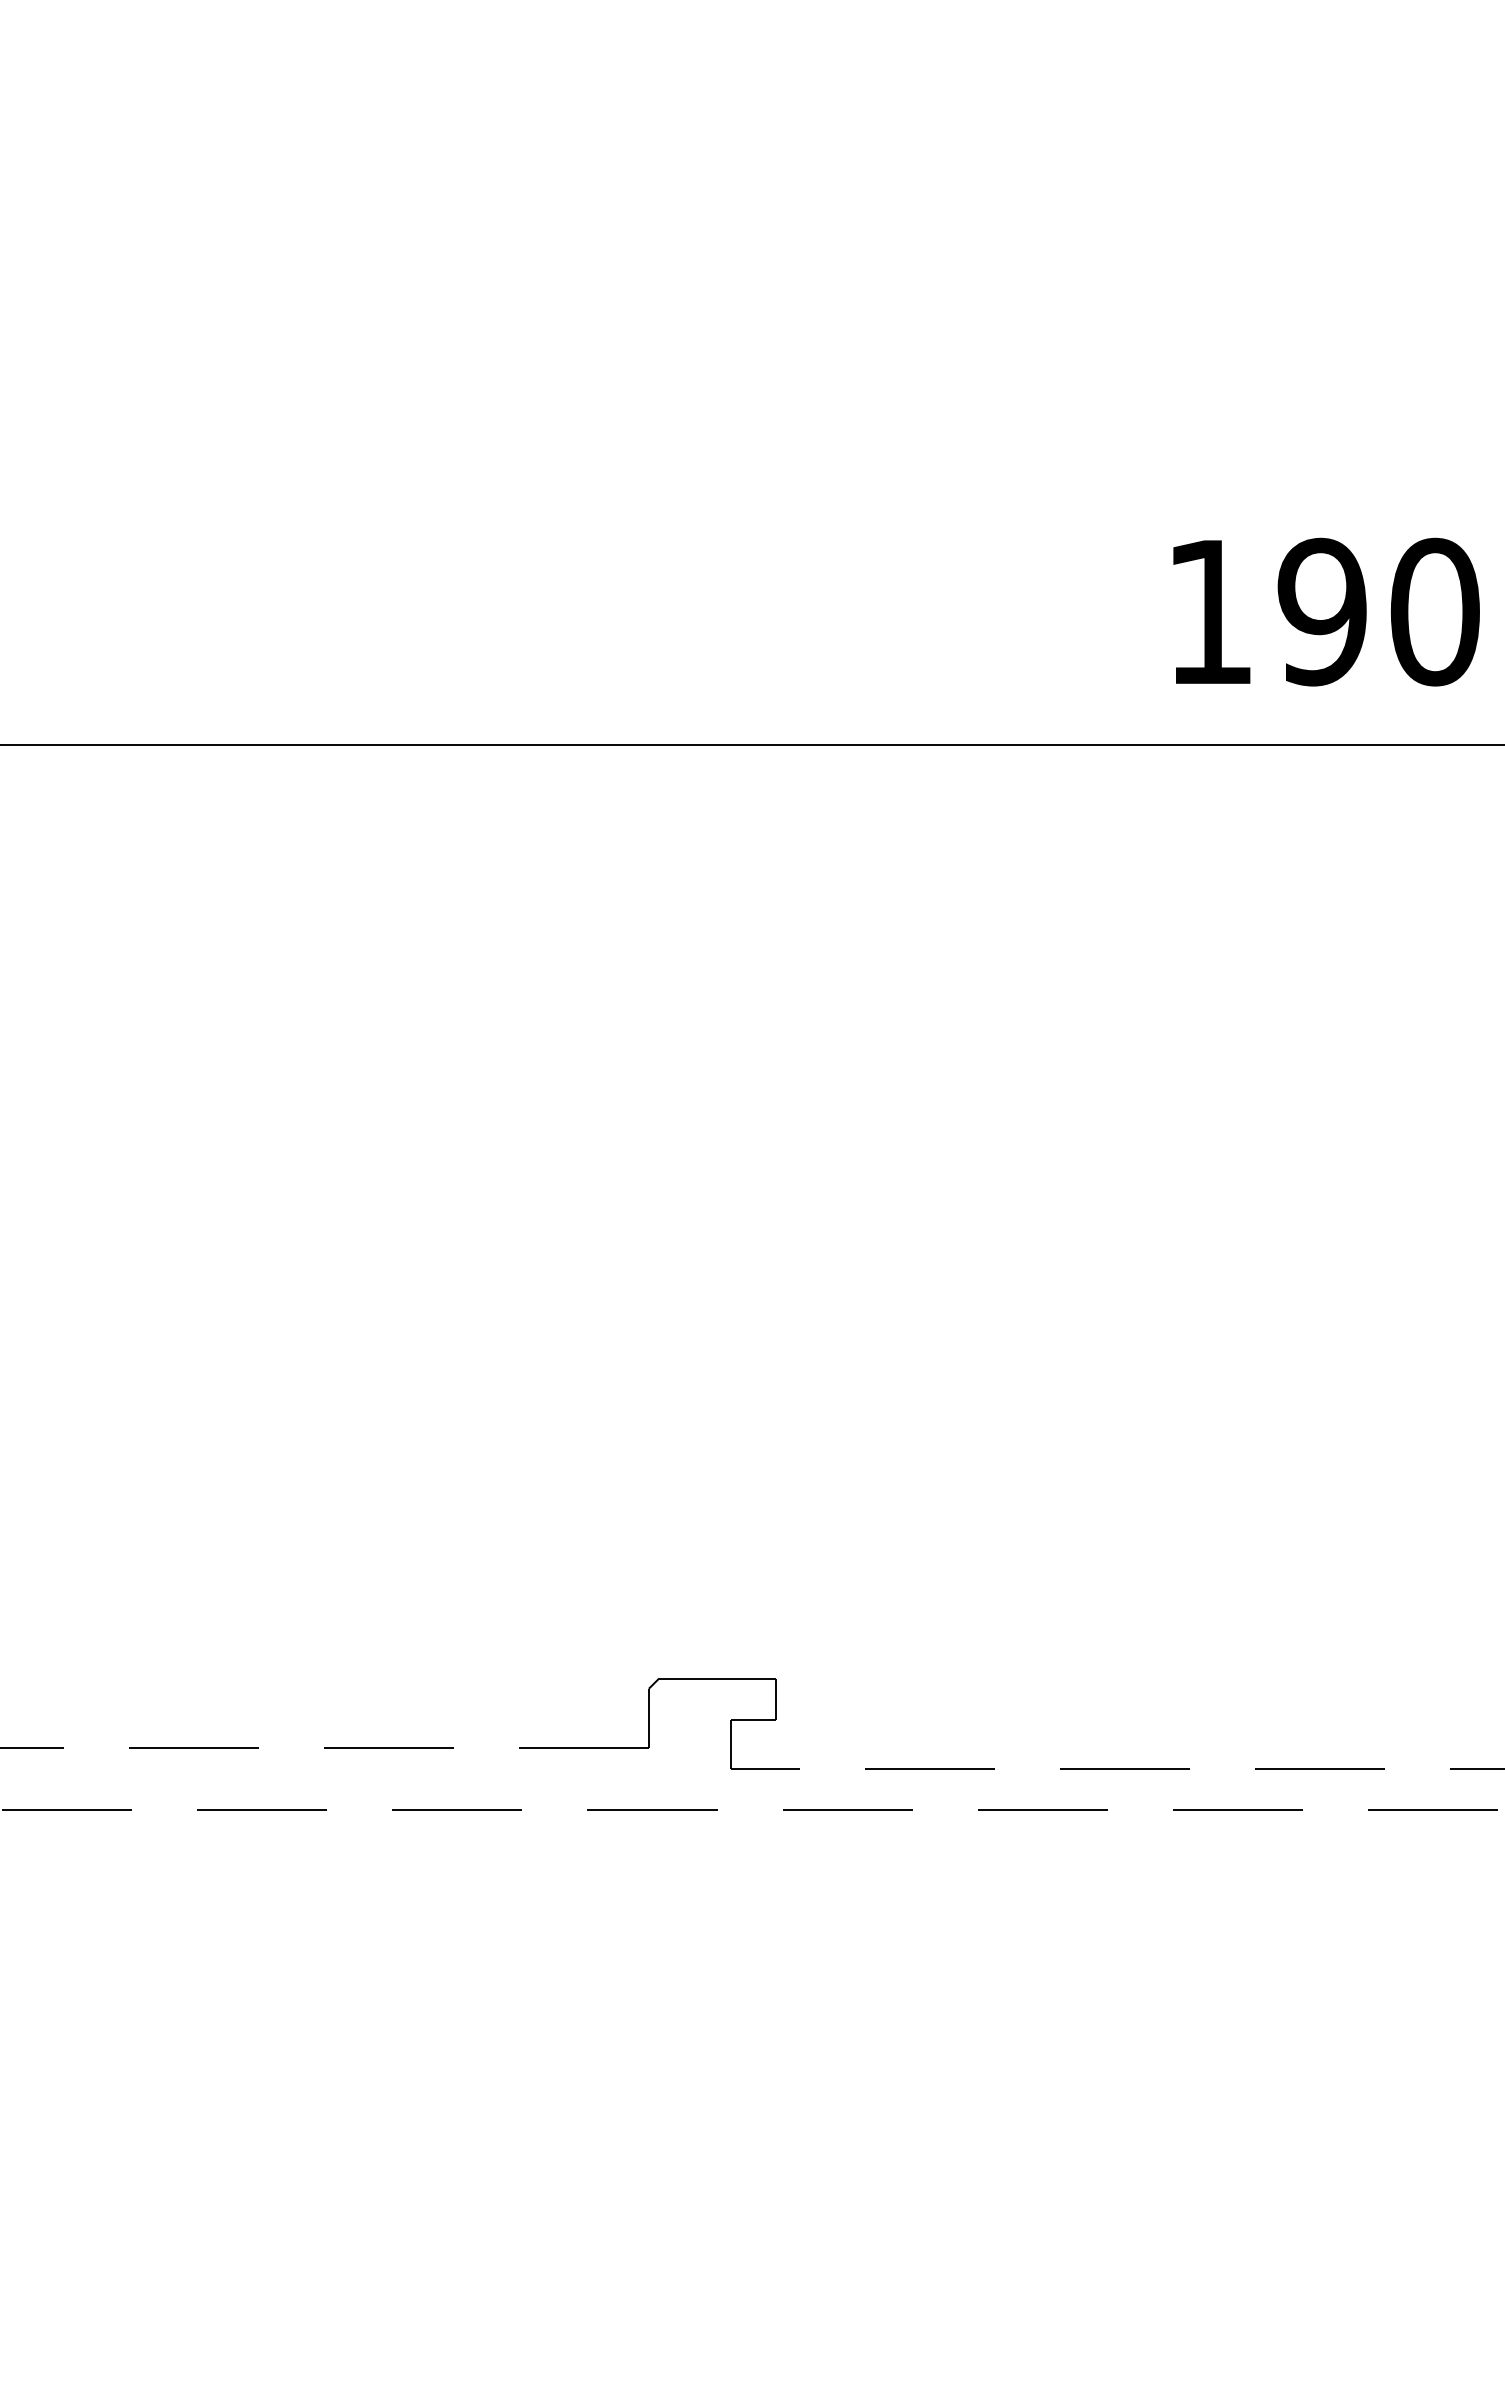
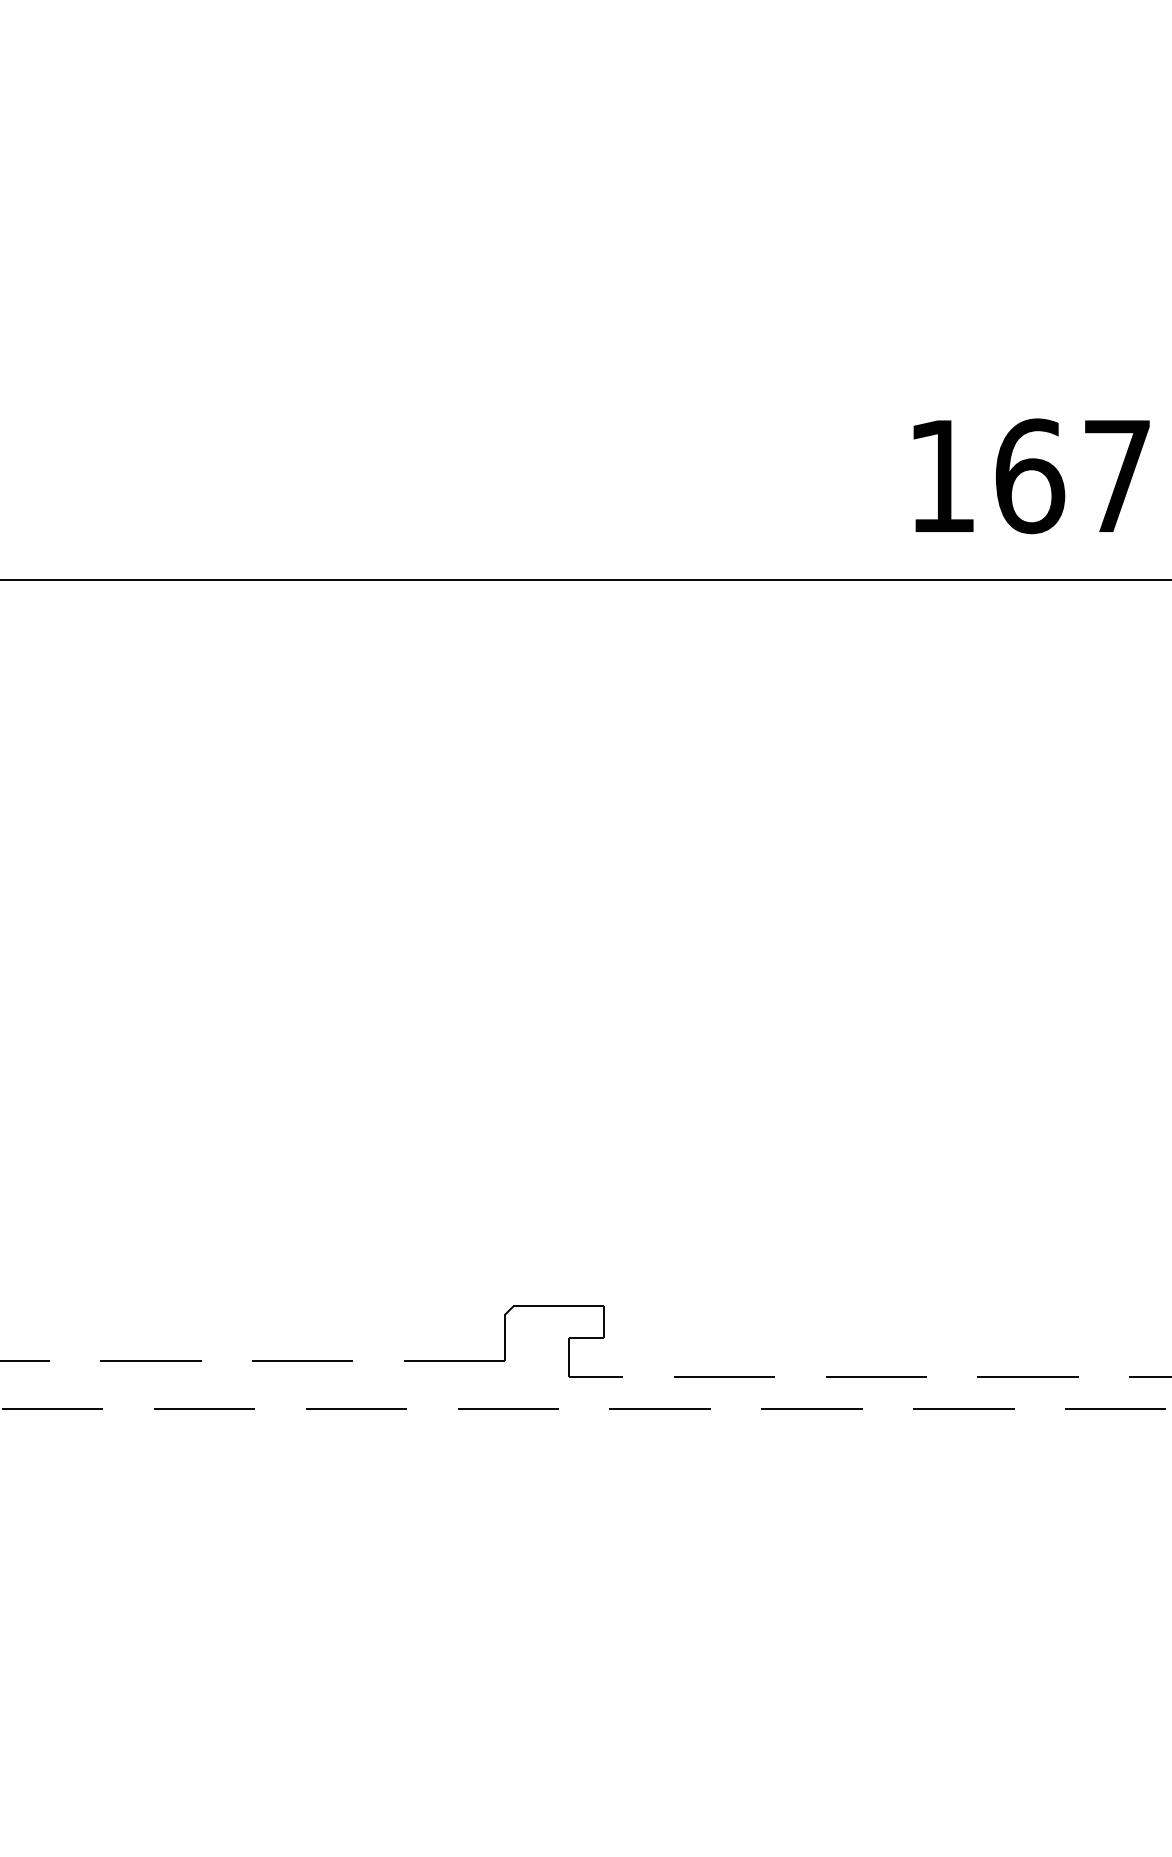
text: (1378, 611) -> (1073, 475), 190 -> 167

